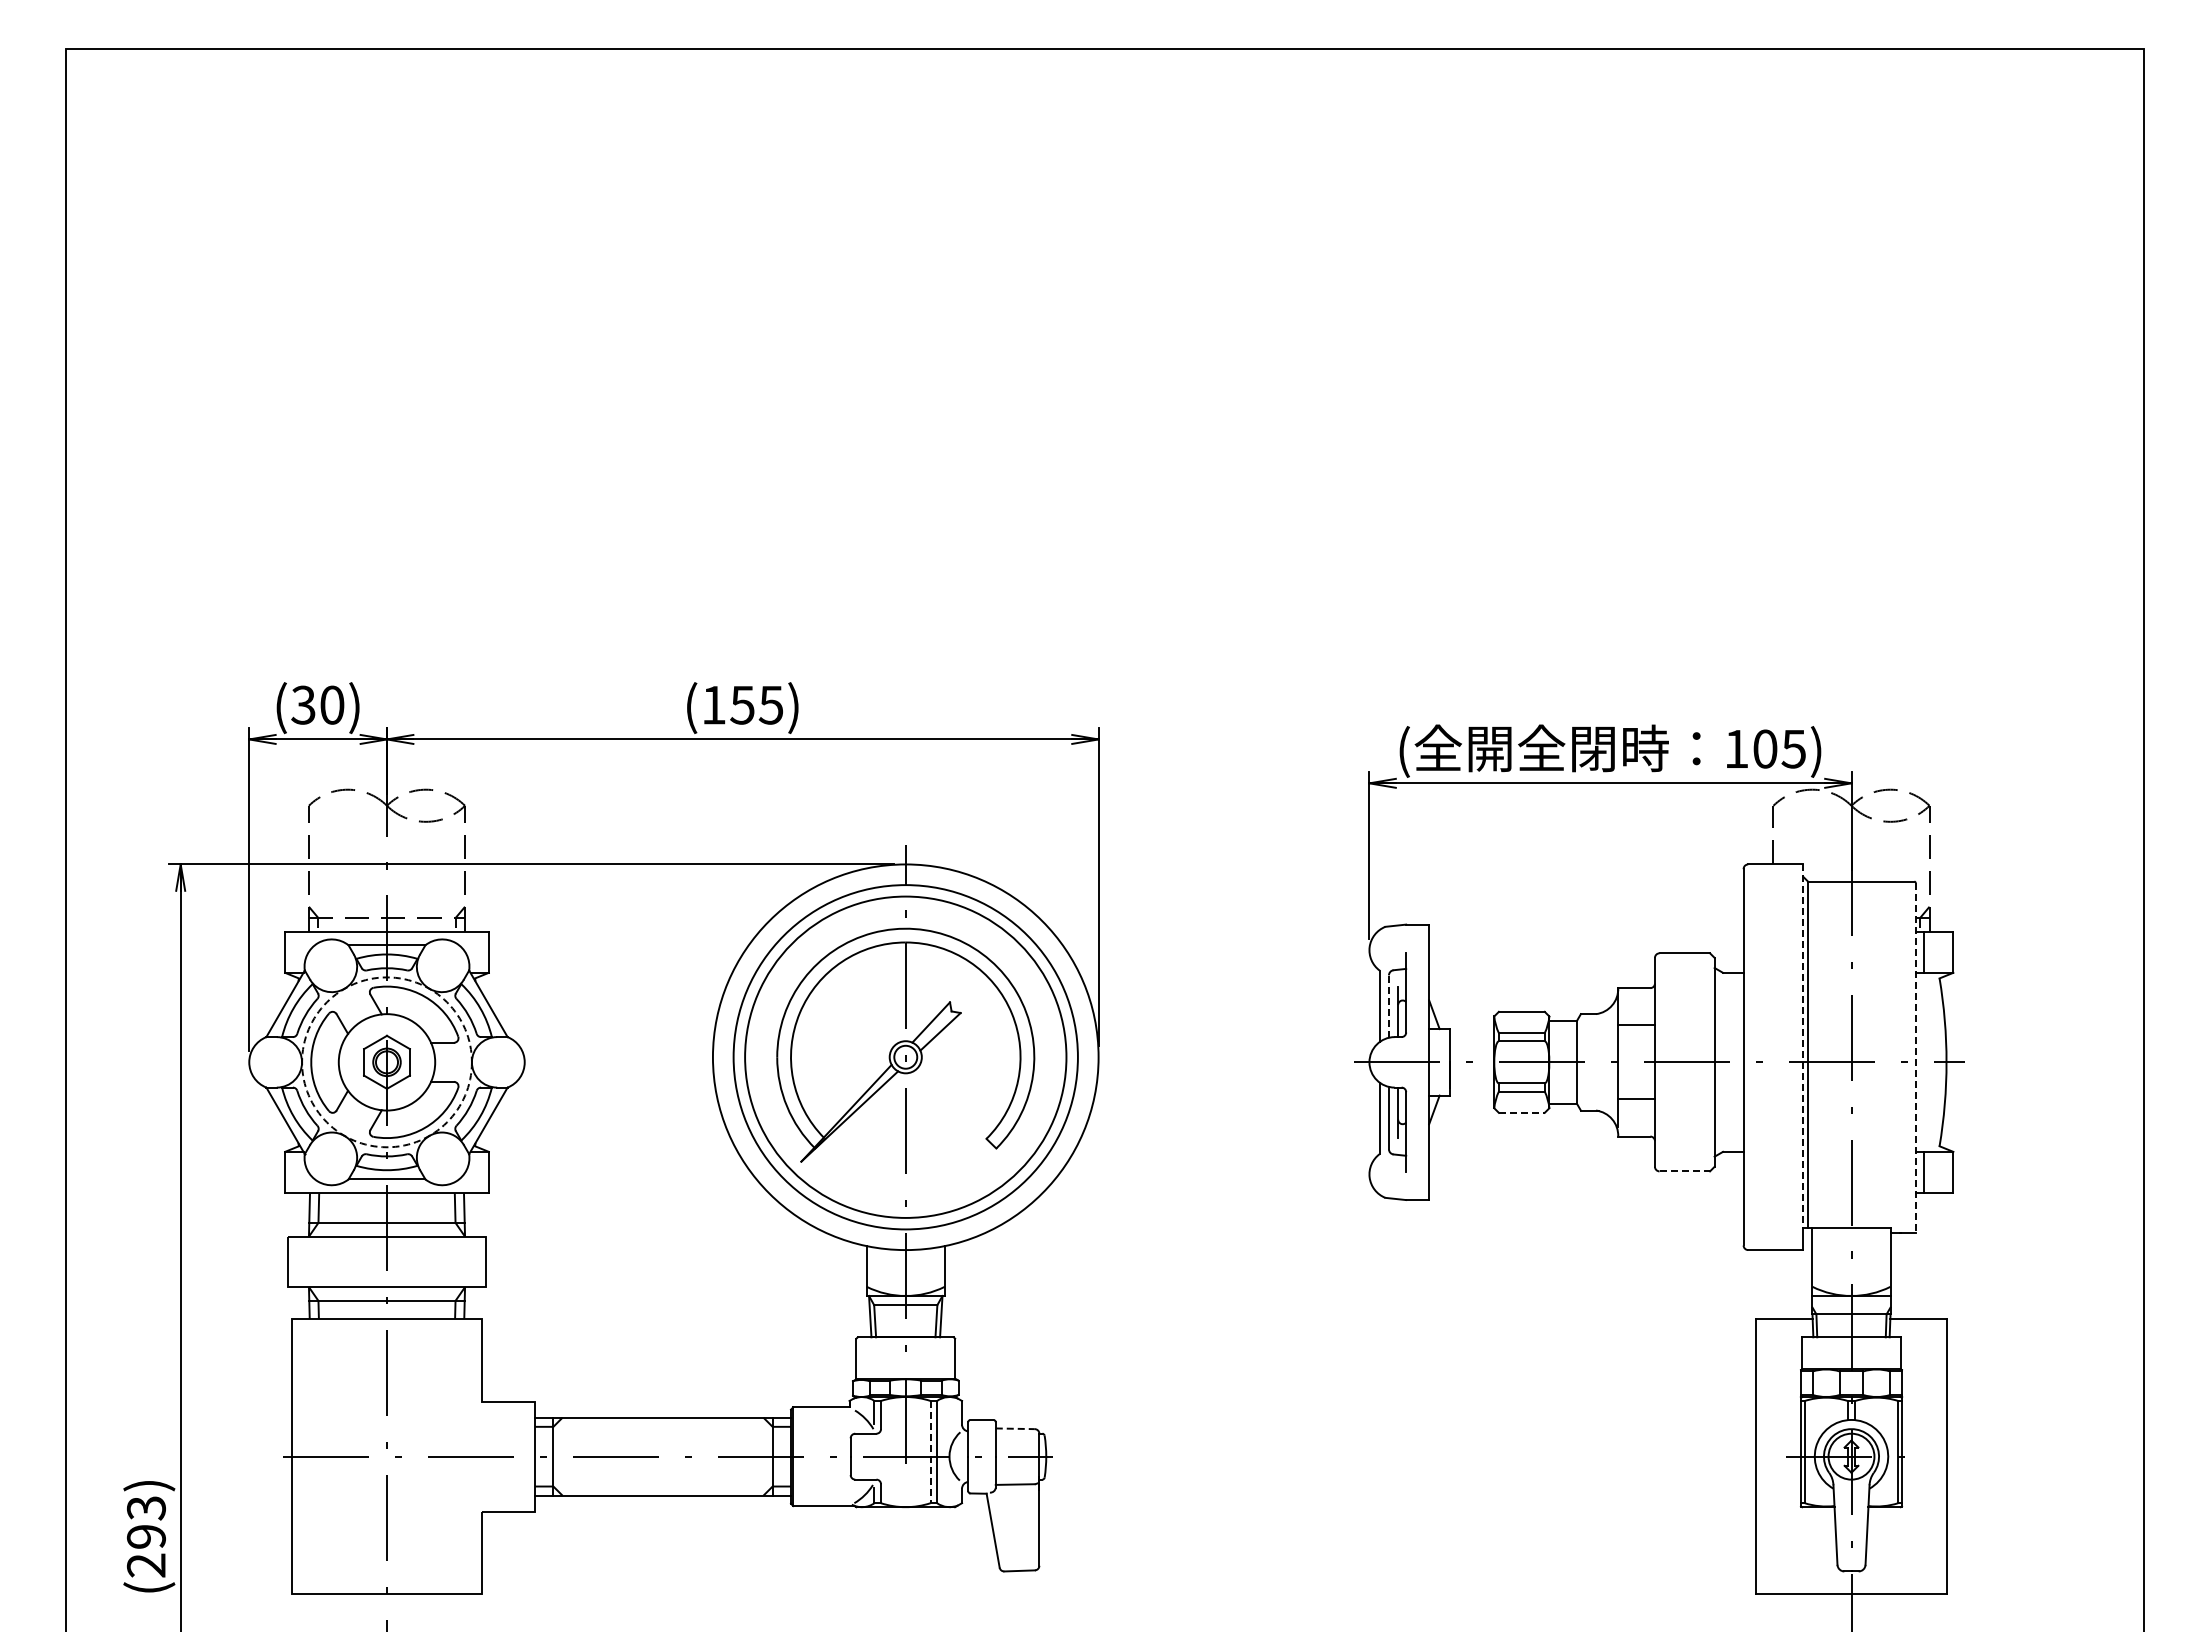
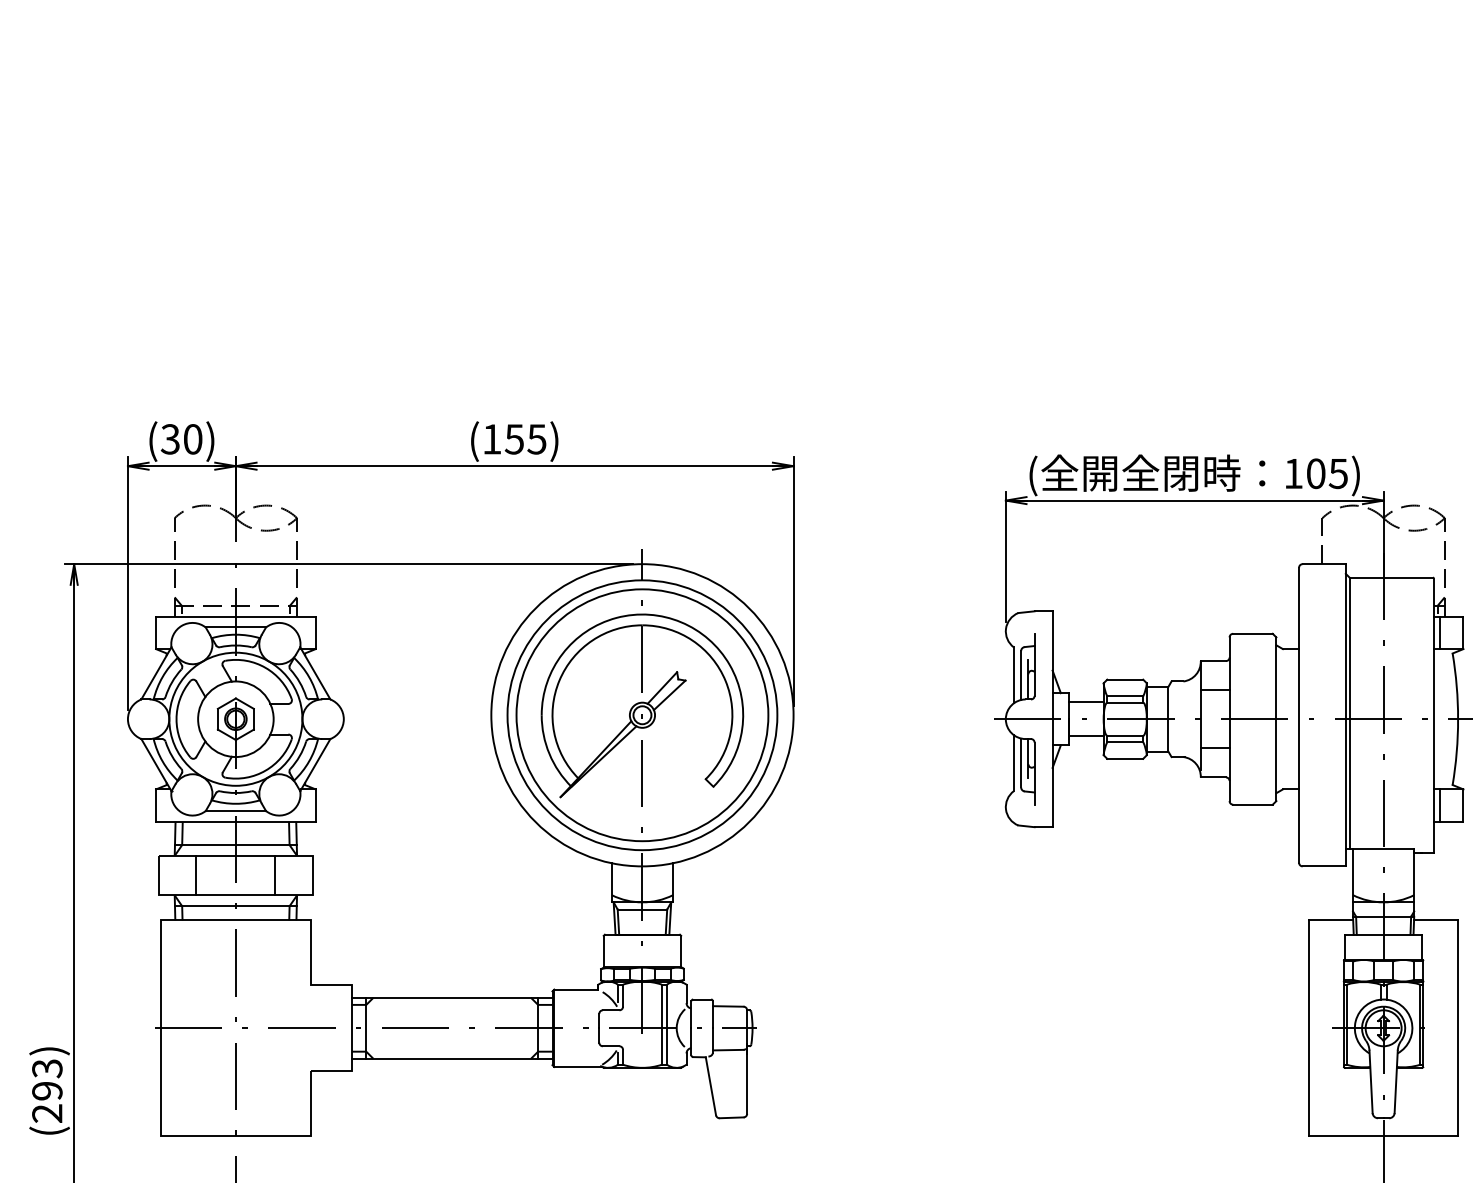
line: (1388, 1006) -> (1020, 675), dashed -> solid
line: (1471, 1040) -> (1085, 702), added
line: (1803, 1046) -> (1346, 706), dashed -> solid
line: (1915, 1057) -> (1433, 715), dashed -> solid
circle: (386, 1062) -> (235, 719), dashed -> solid
line: (1471, 1084) -> (1085, 736), added
line: (1521, 1112) -> (1124, 758), dashed -> solid
line: (1685, 1171) -> (1253, 804), dashed -> solid
line: (336, 1261) -> (196, 875), added
line: (437, 1261) -> (275, 875), added
line: (1015, 1428) -> (728, 1006), dashed -> solid
line: (930, 1452) -> (661, 1025), dashed -> solid

